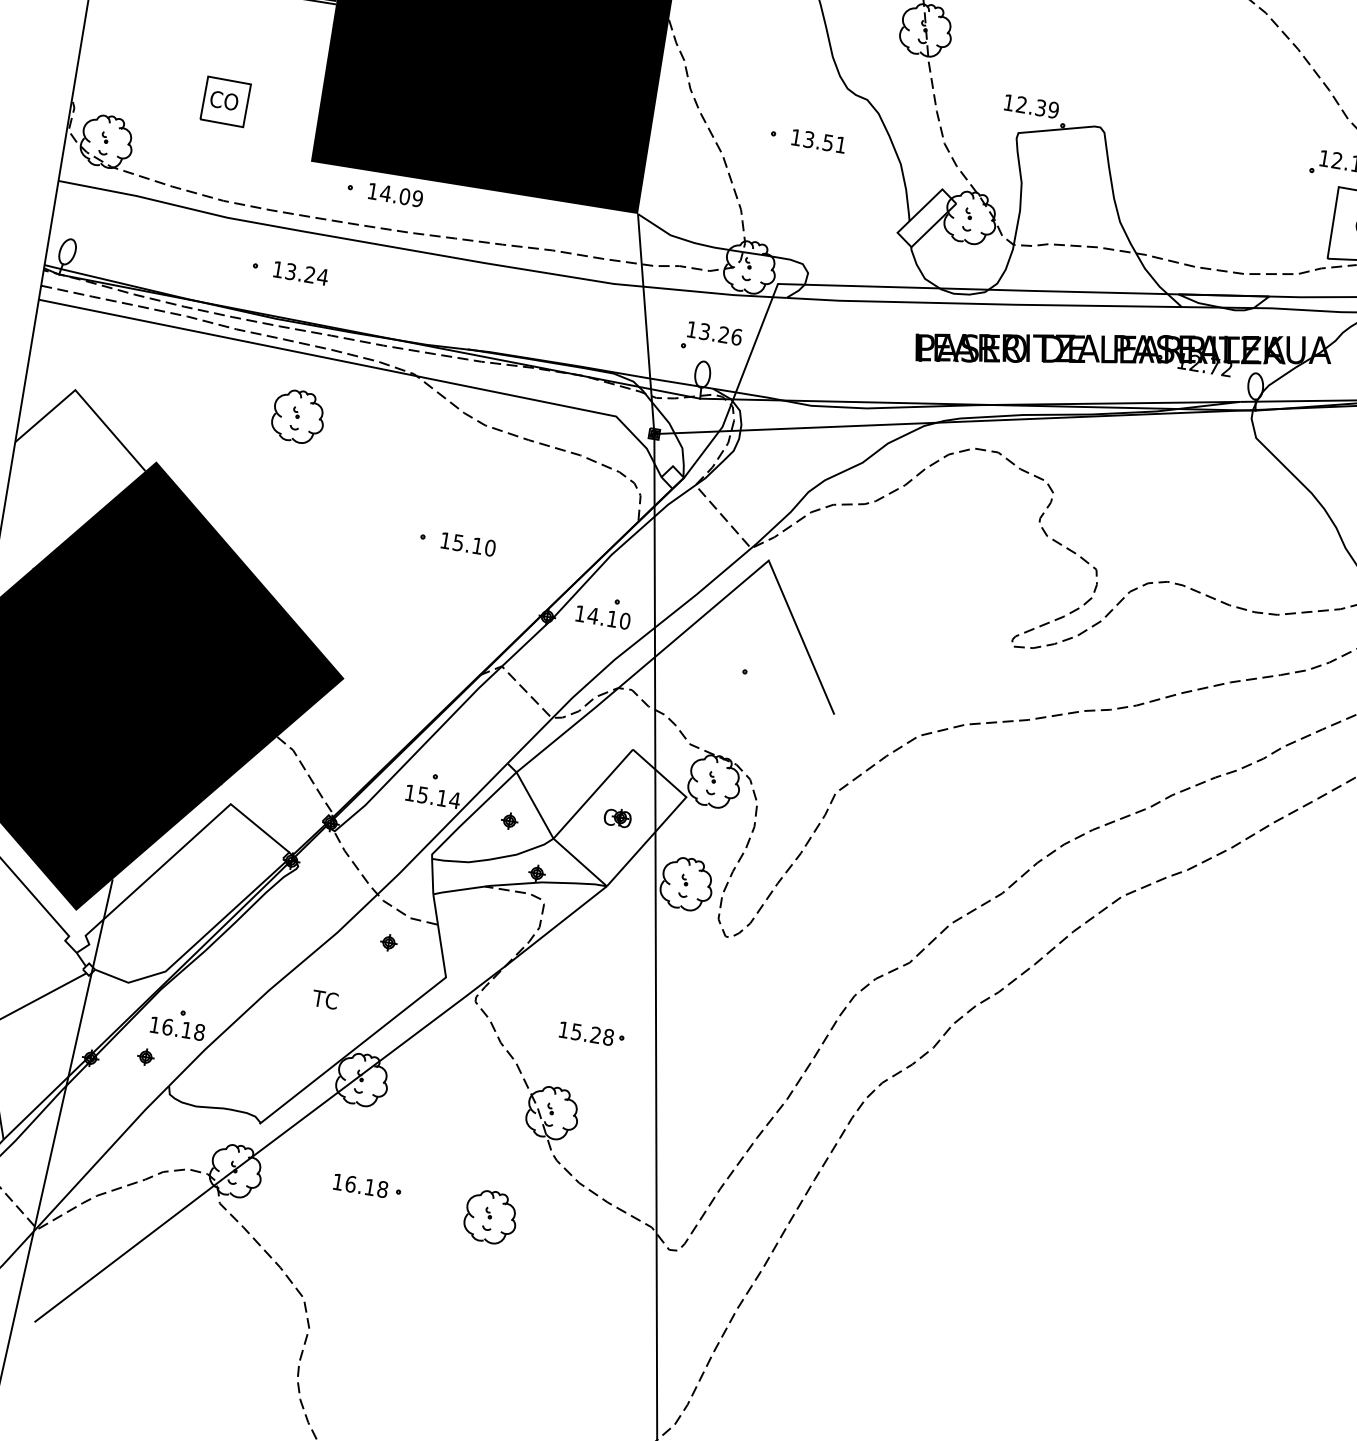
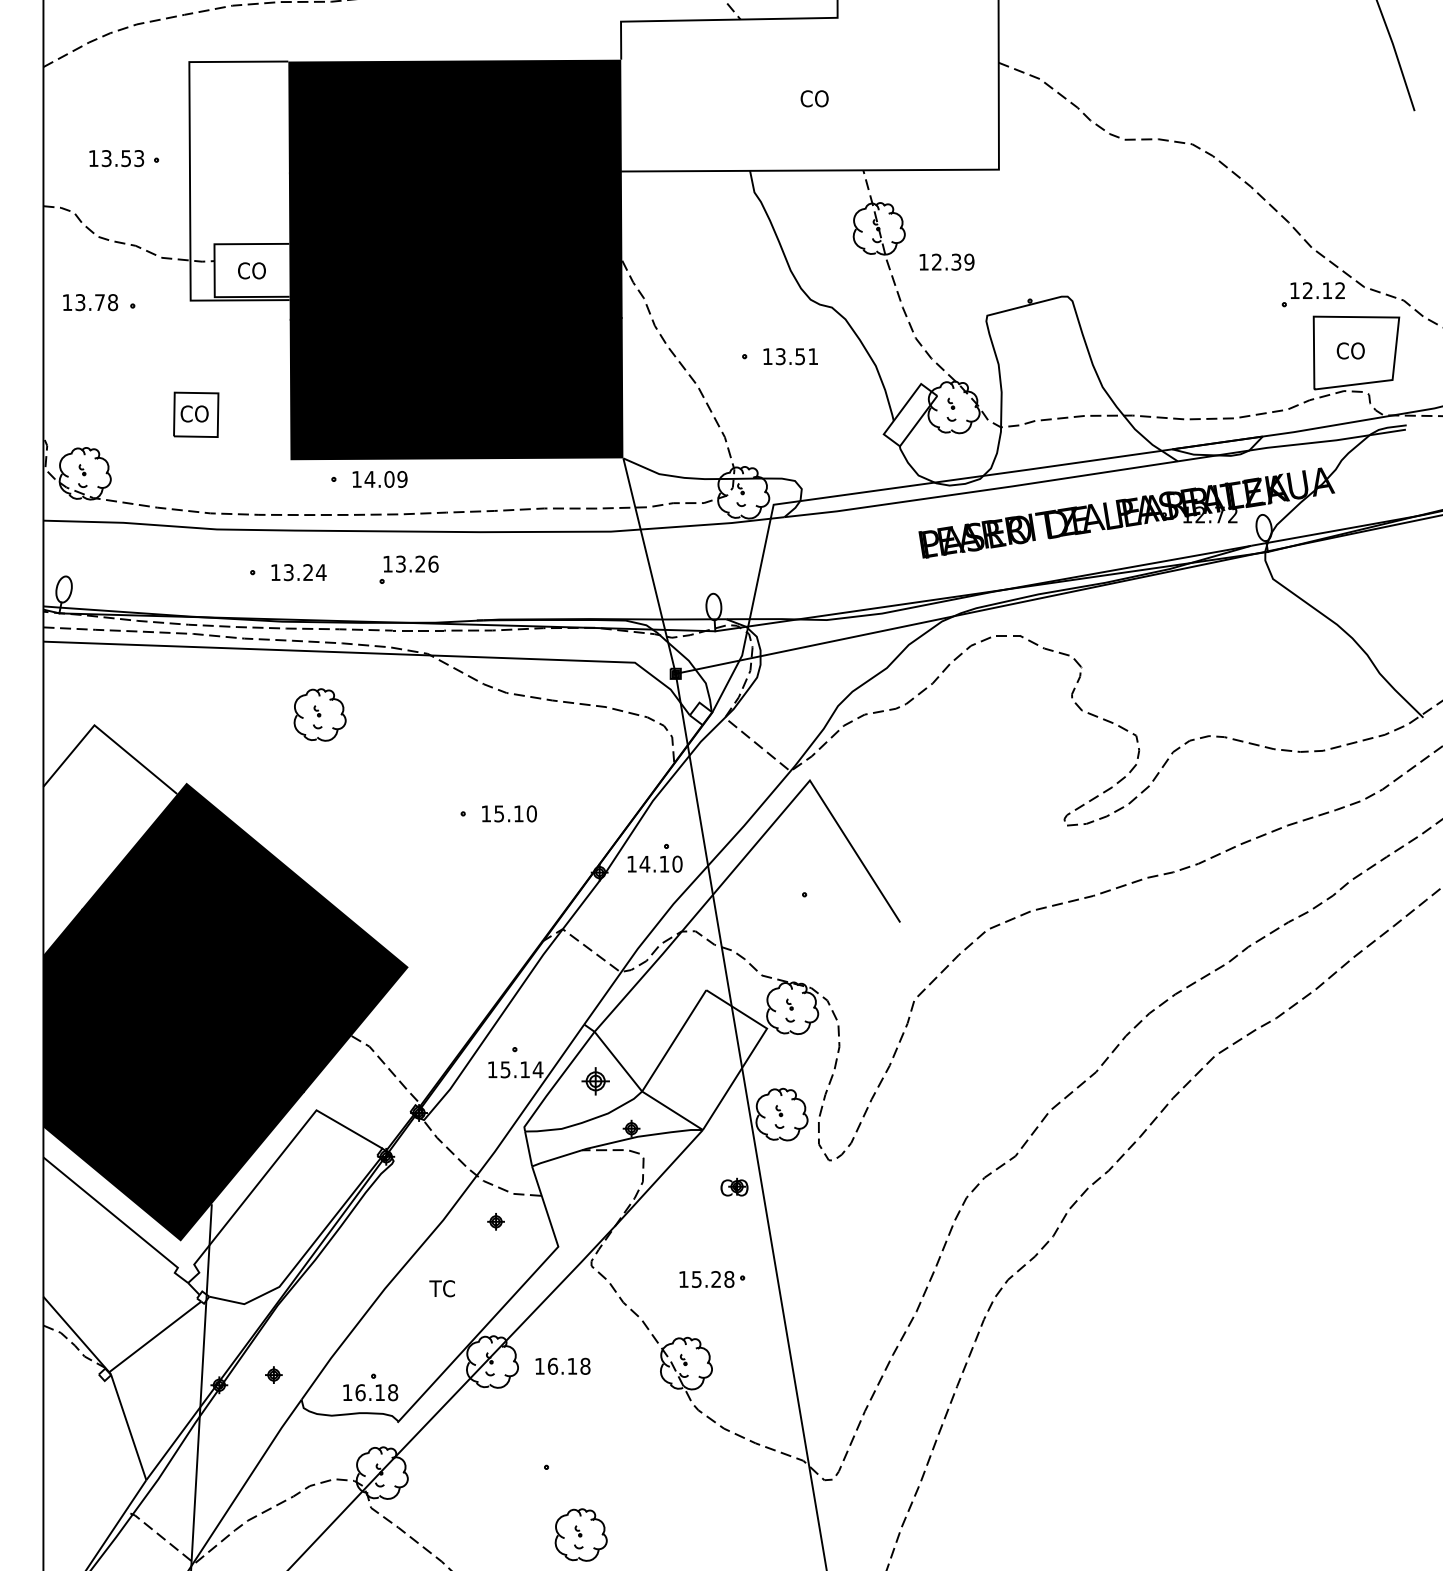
text: (1031, 105) -> (946, 261), moved
part: (711, 338) -> (408, 569), moved
part: (617, 817) -> (734, 1186), moved
part: (509, 821) -> (595, 1081), size x1.6
part: (178, 1023) -> (370, 1387), moved
text: (360, 1184) -> (562, 1365), moved
part: (490, 1216) -> (580, 1534), moved

